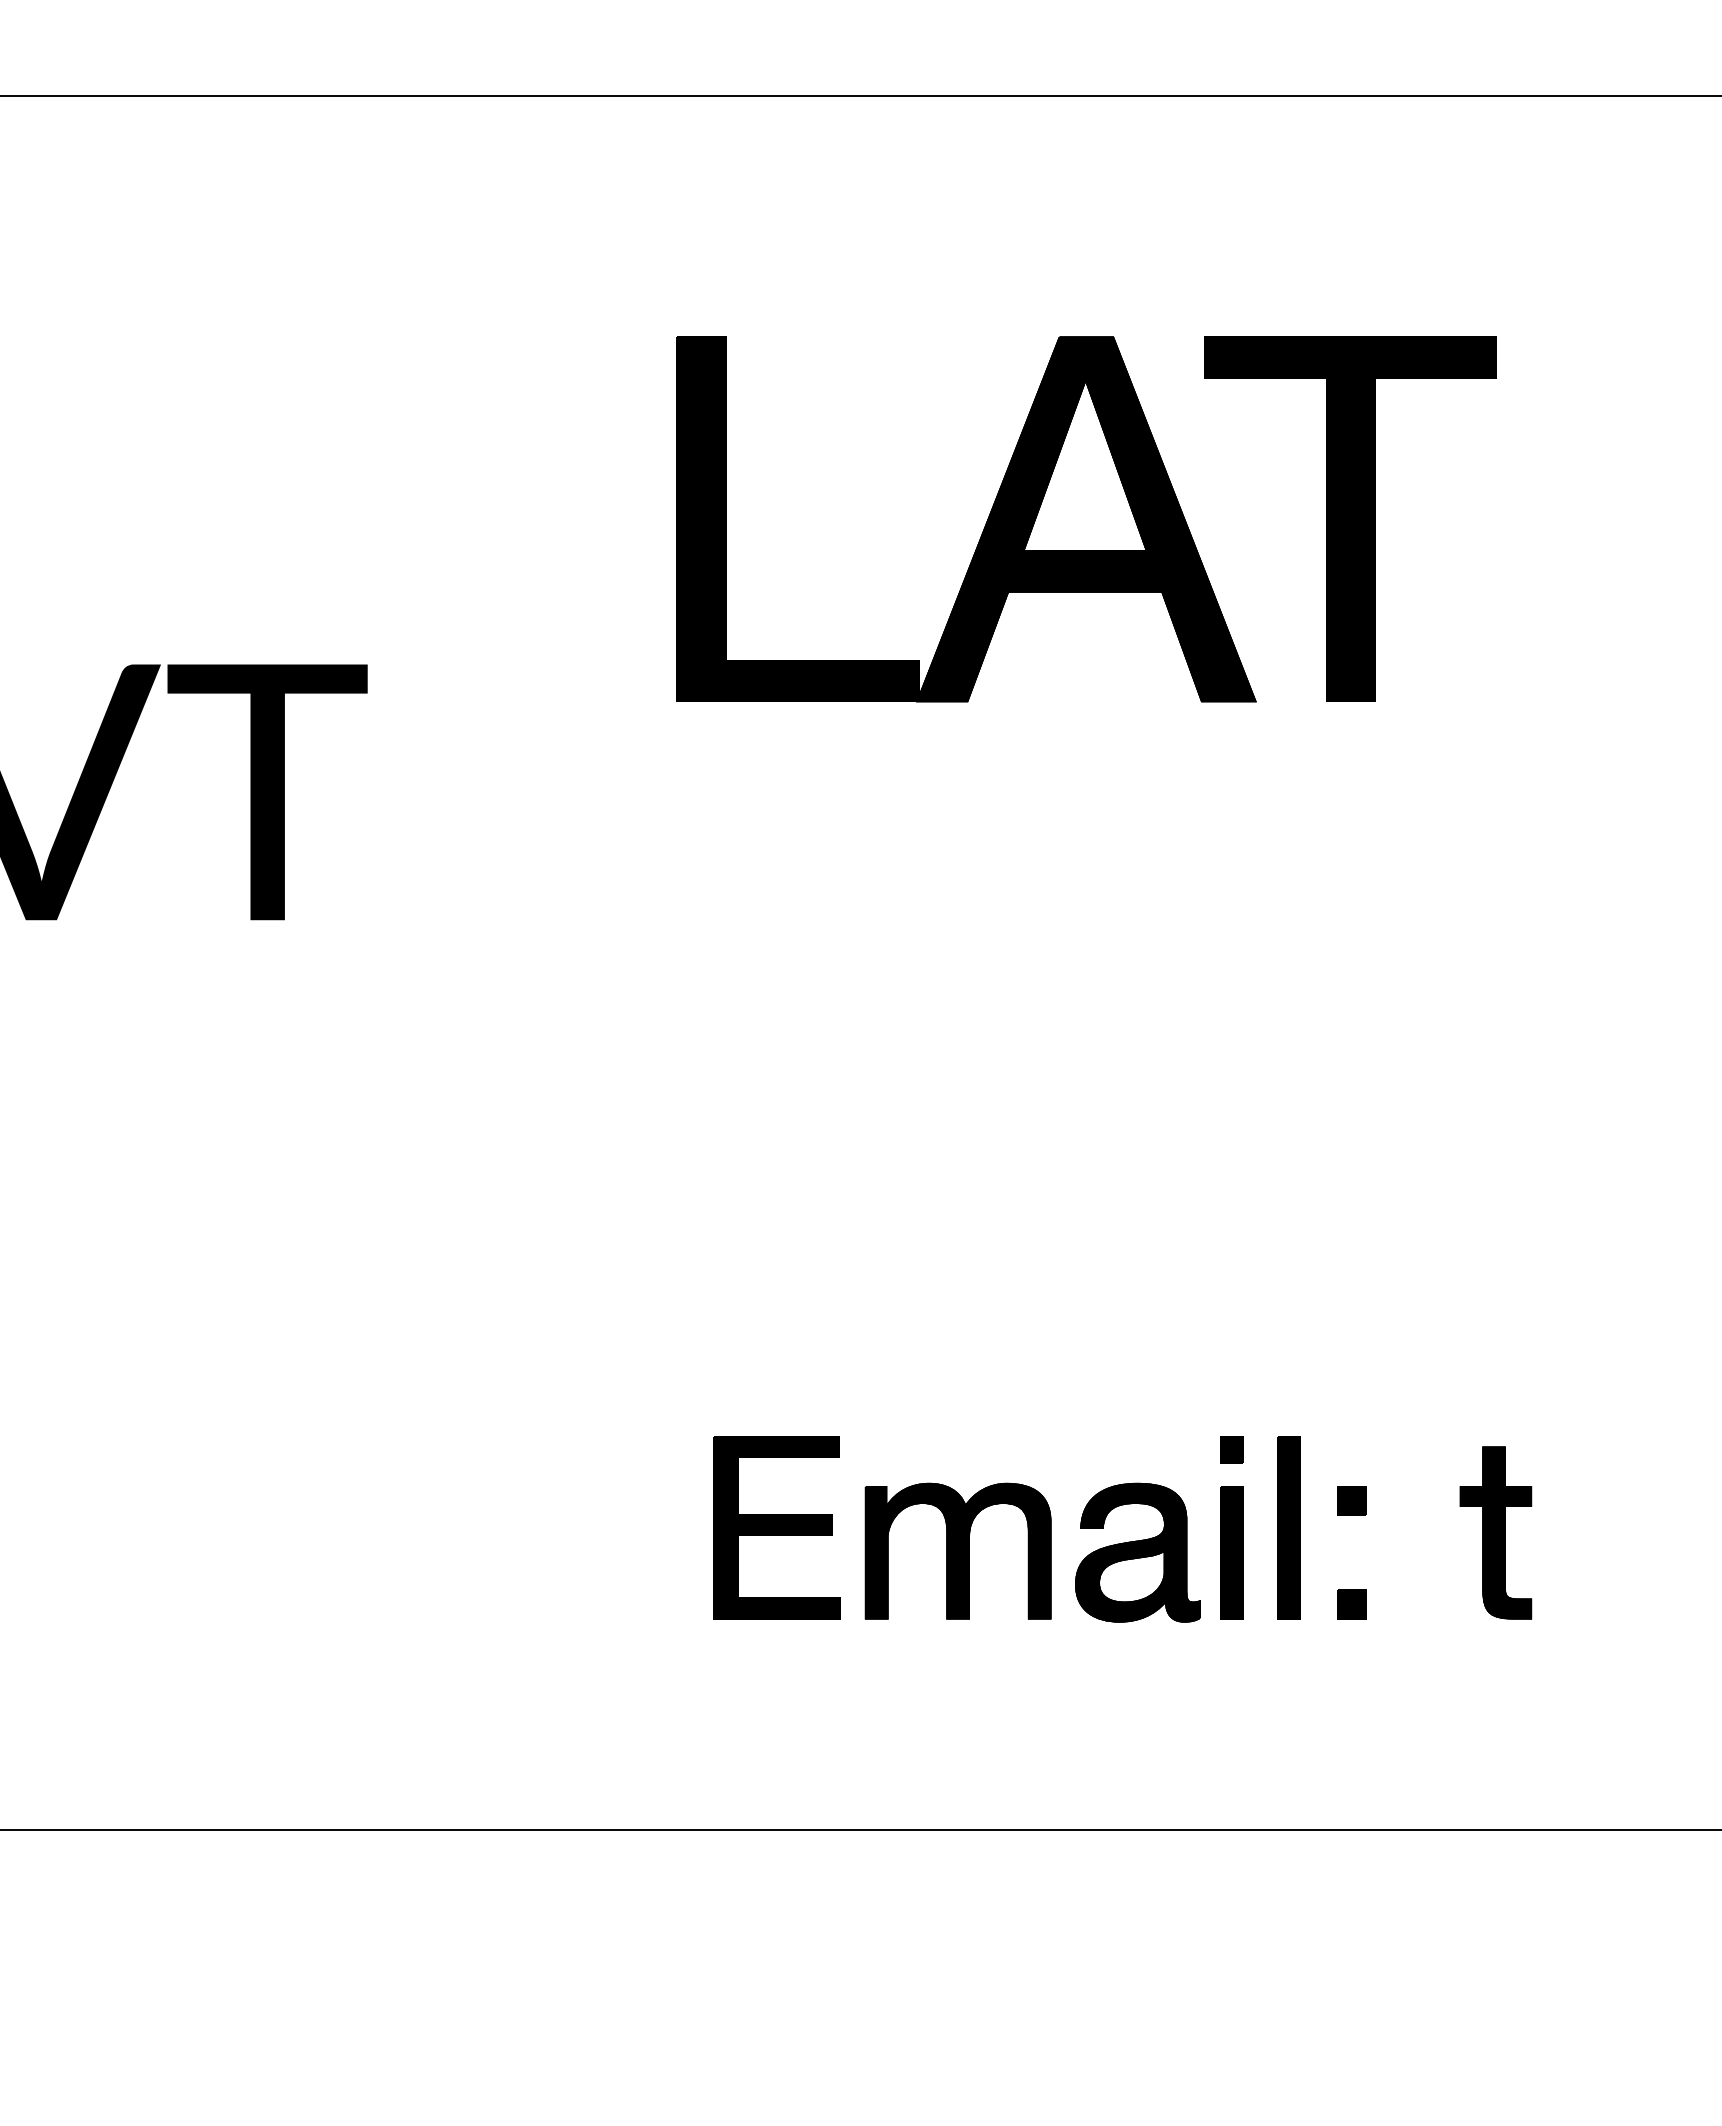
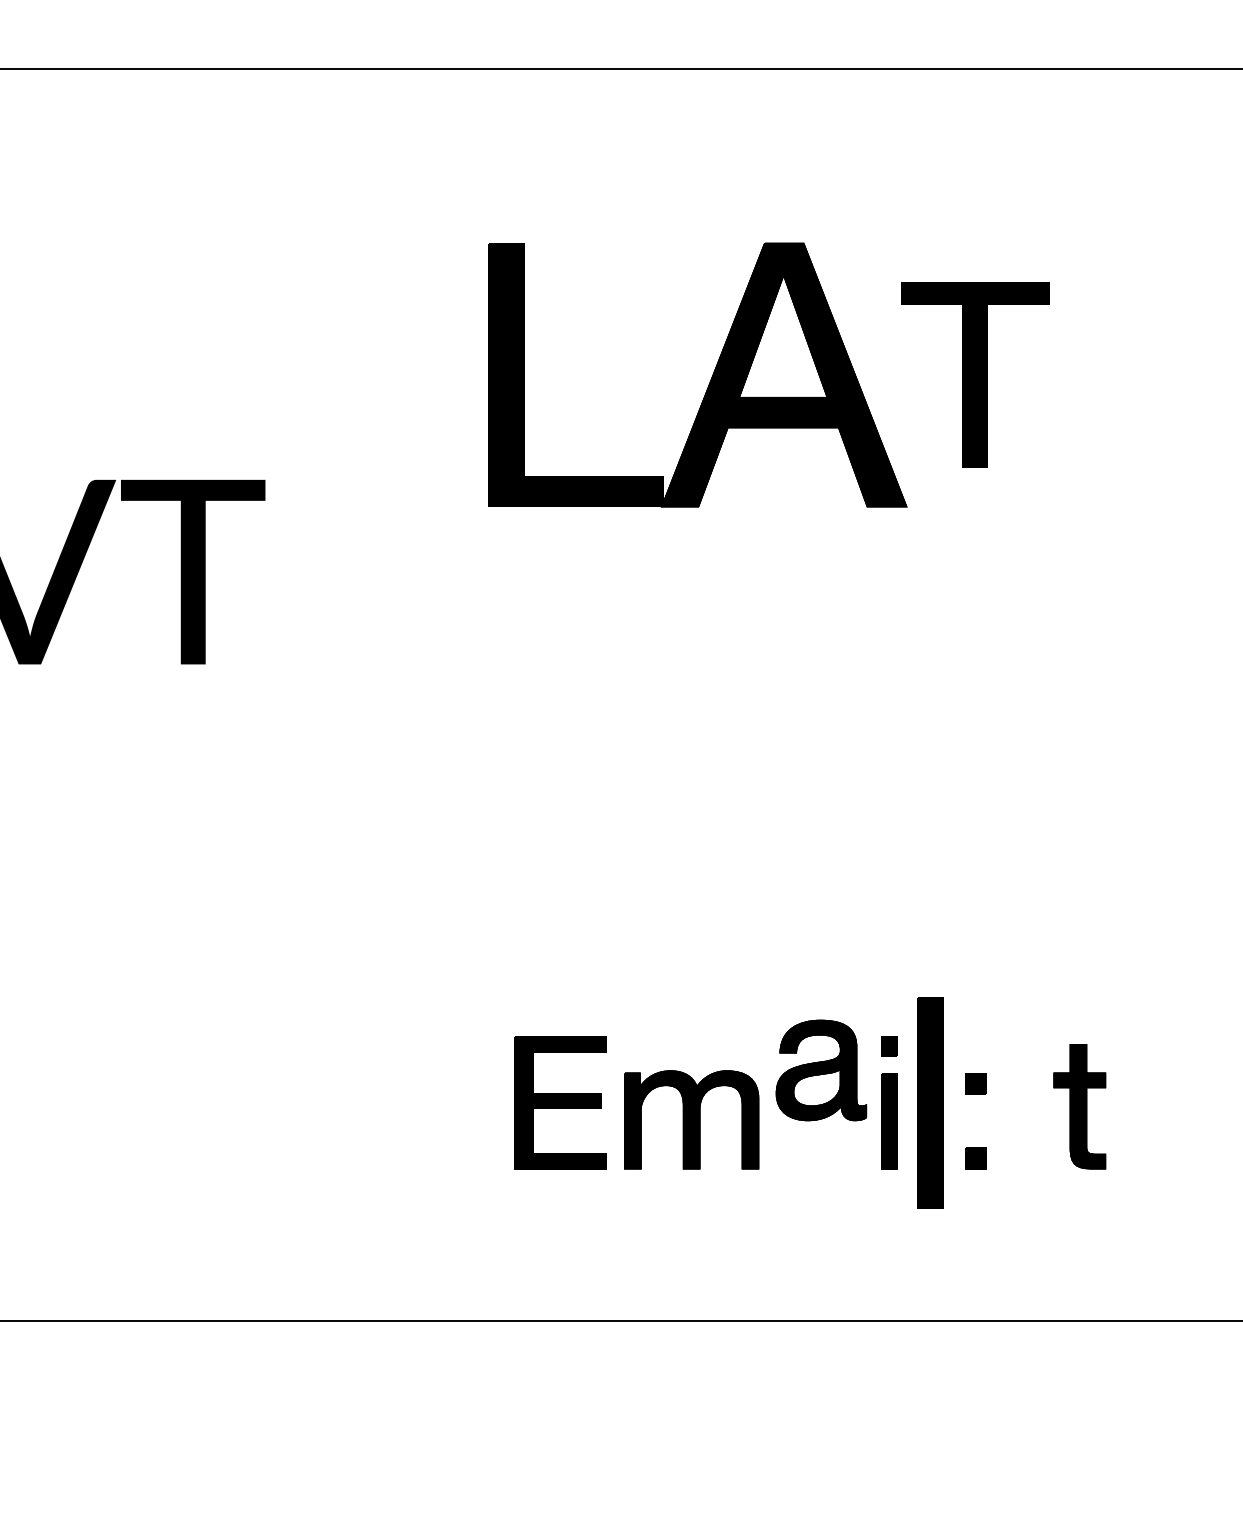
part: (1350, 518) -> (974, 374), size x0.7
part: (1288, 1527) -> (930, 1102), size x1.6
part: (1137, 1552) -> (821, 1070), moved

